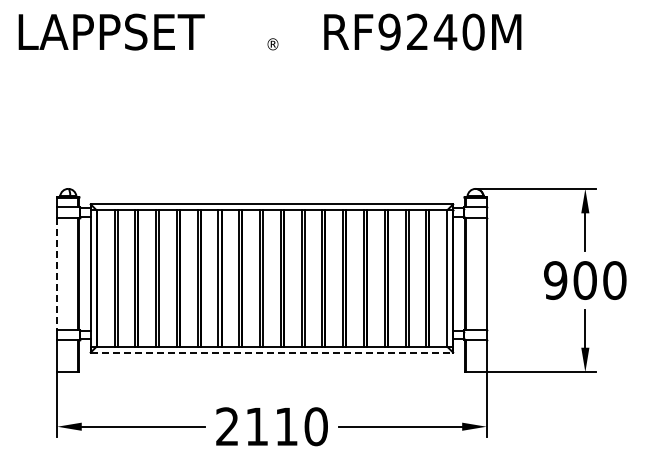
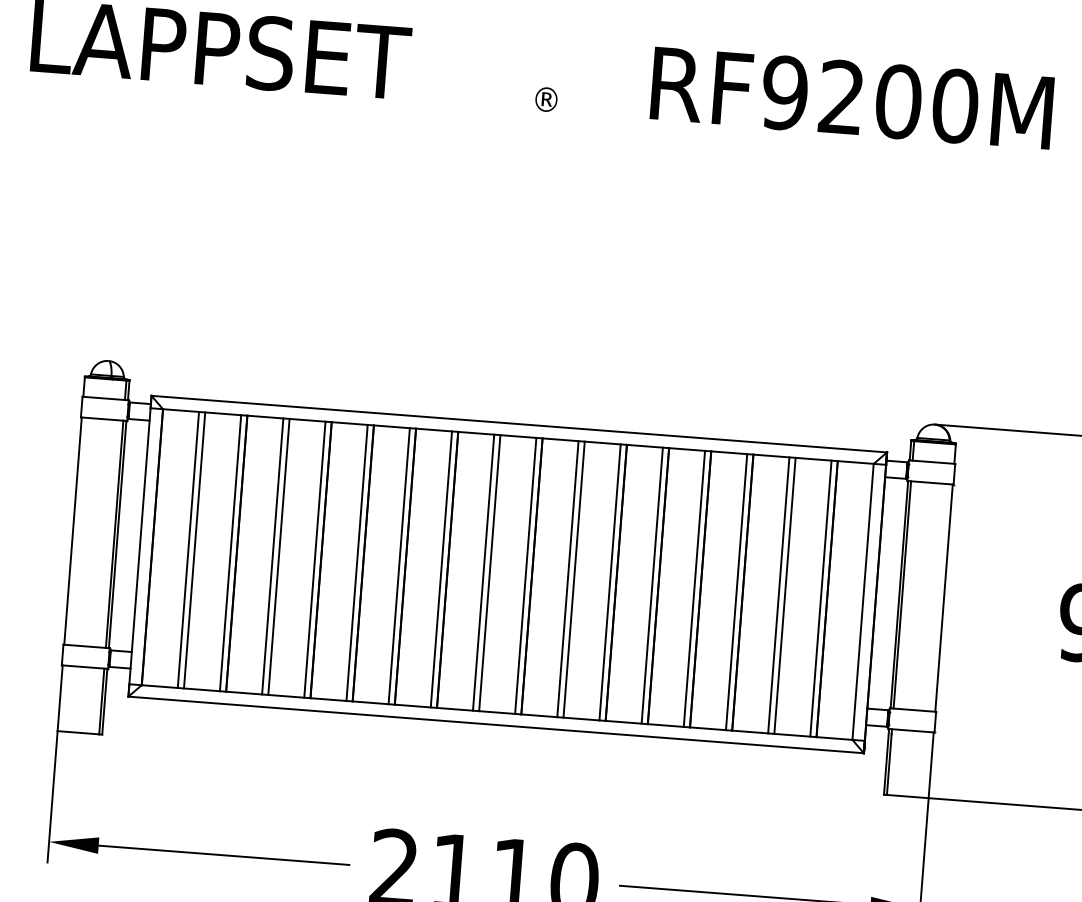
text: (445, 31) -> (898, 100), RF9240M -> RF9200M
line: (57, 274) -> (73, 532), dashed -> solid
line: (272, 352) -> (497, 724), dashed -> solid

